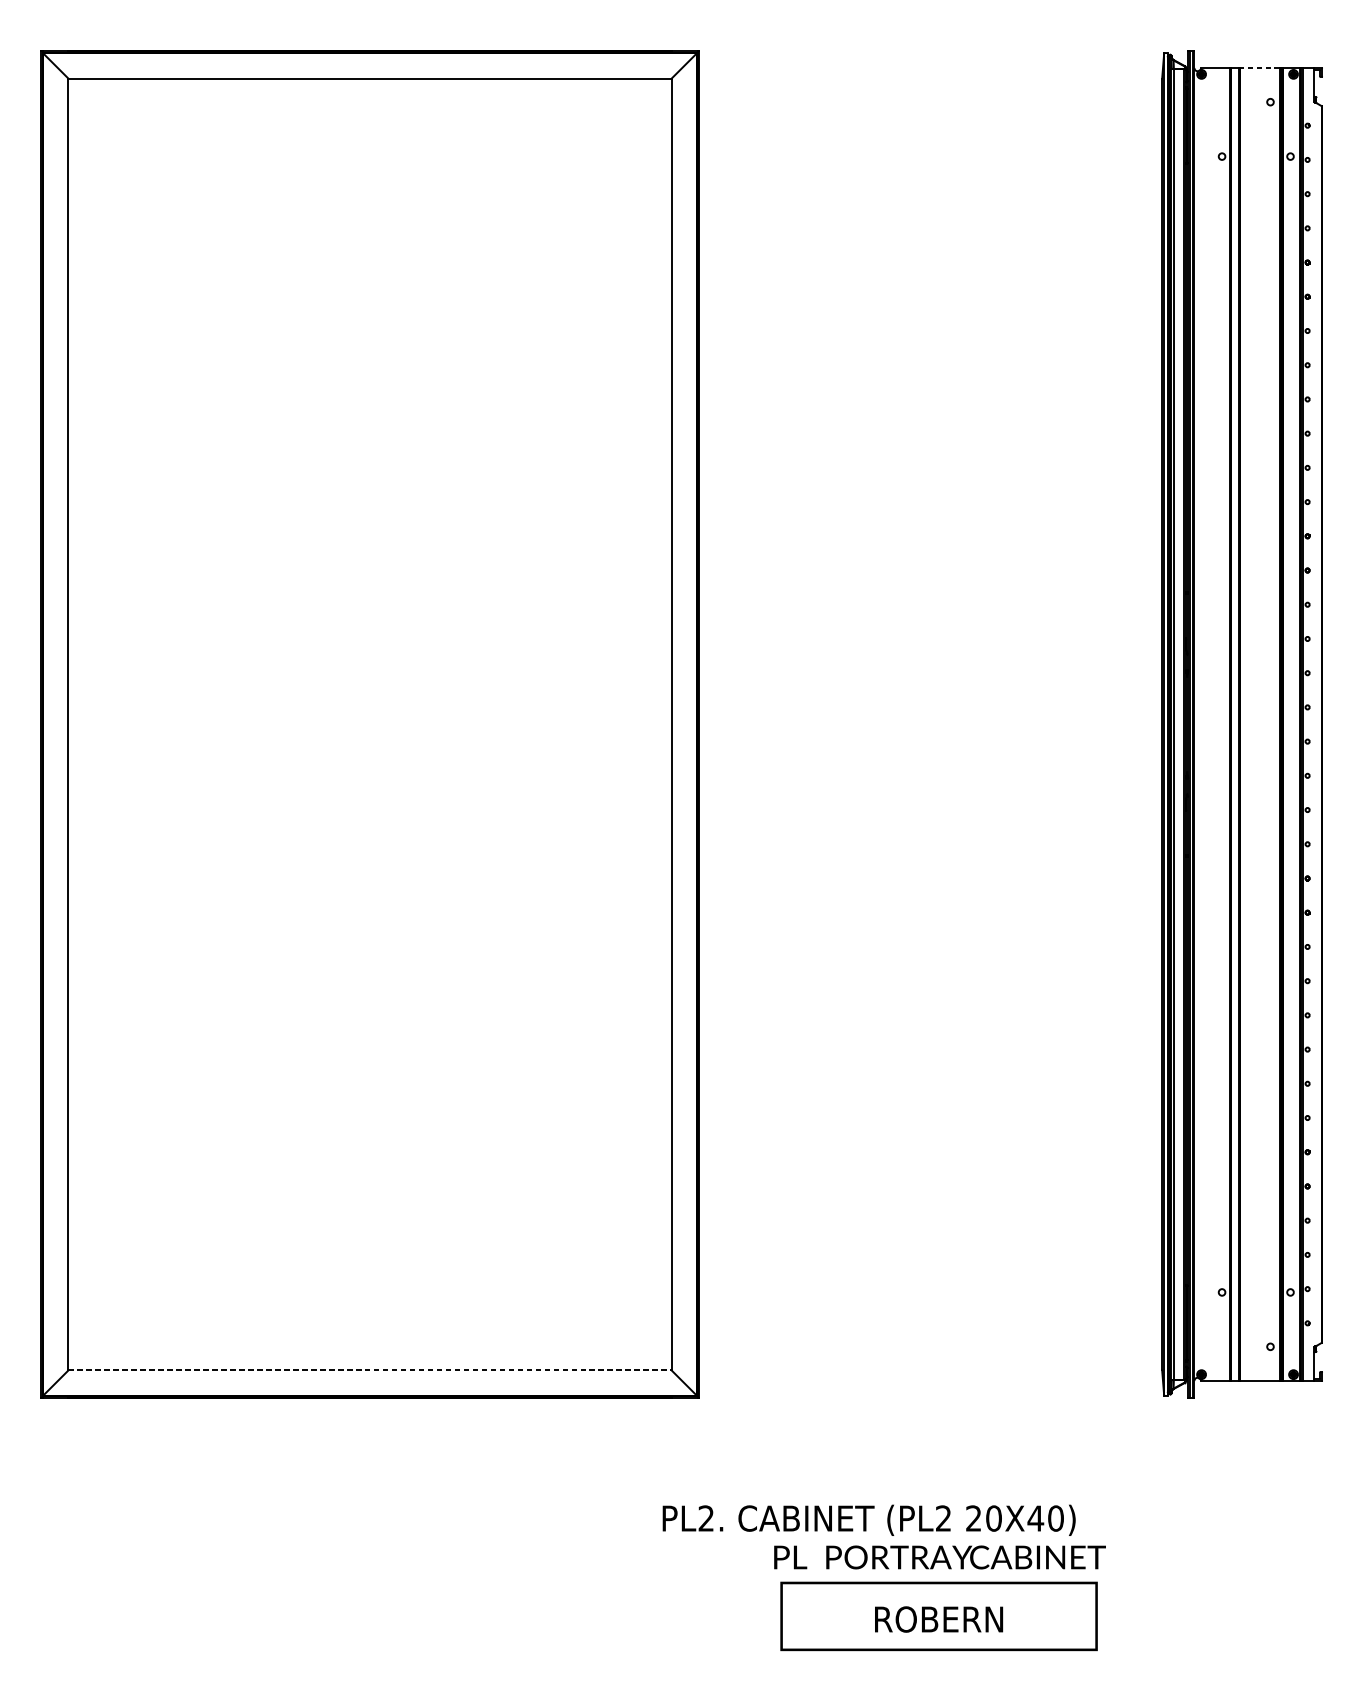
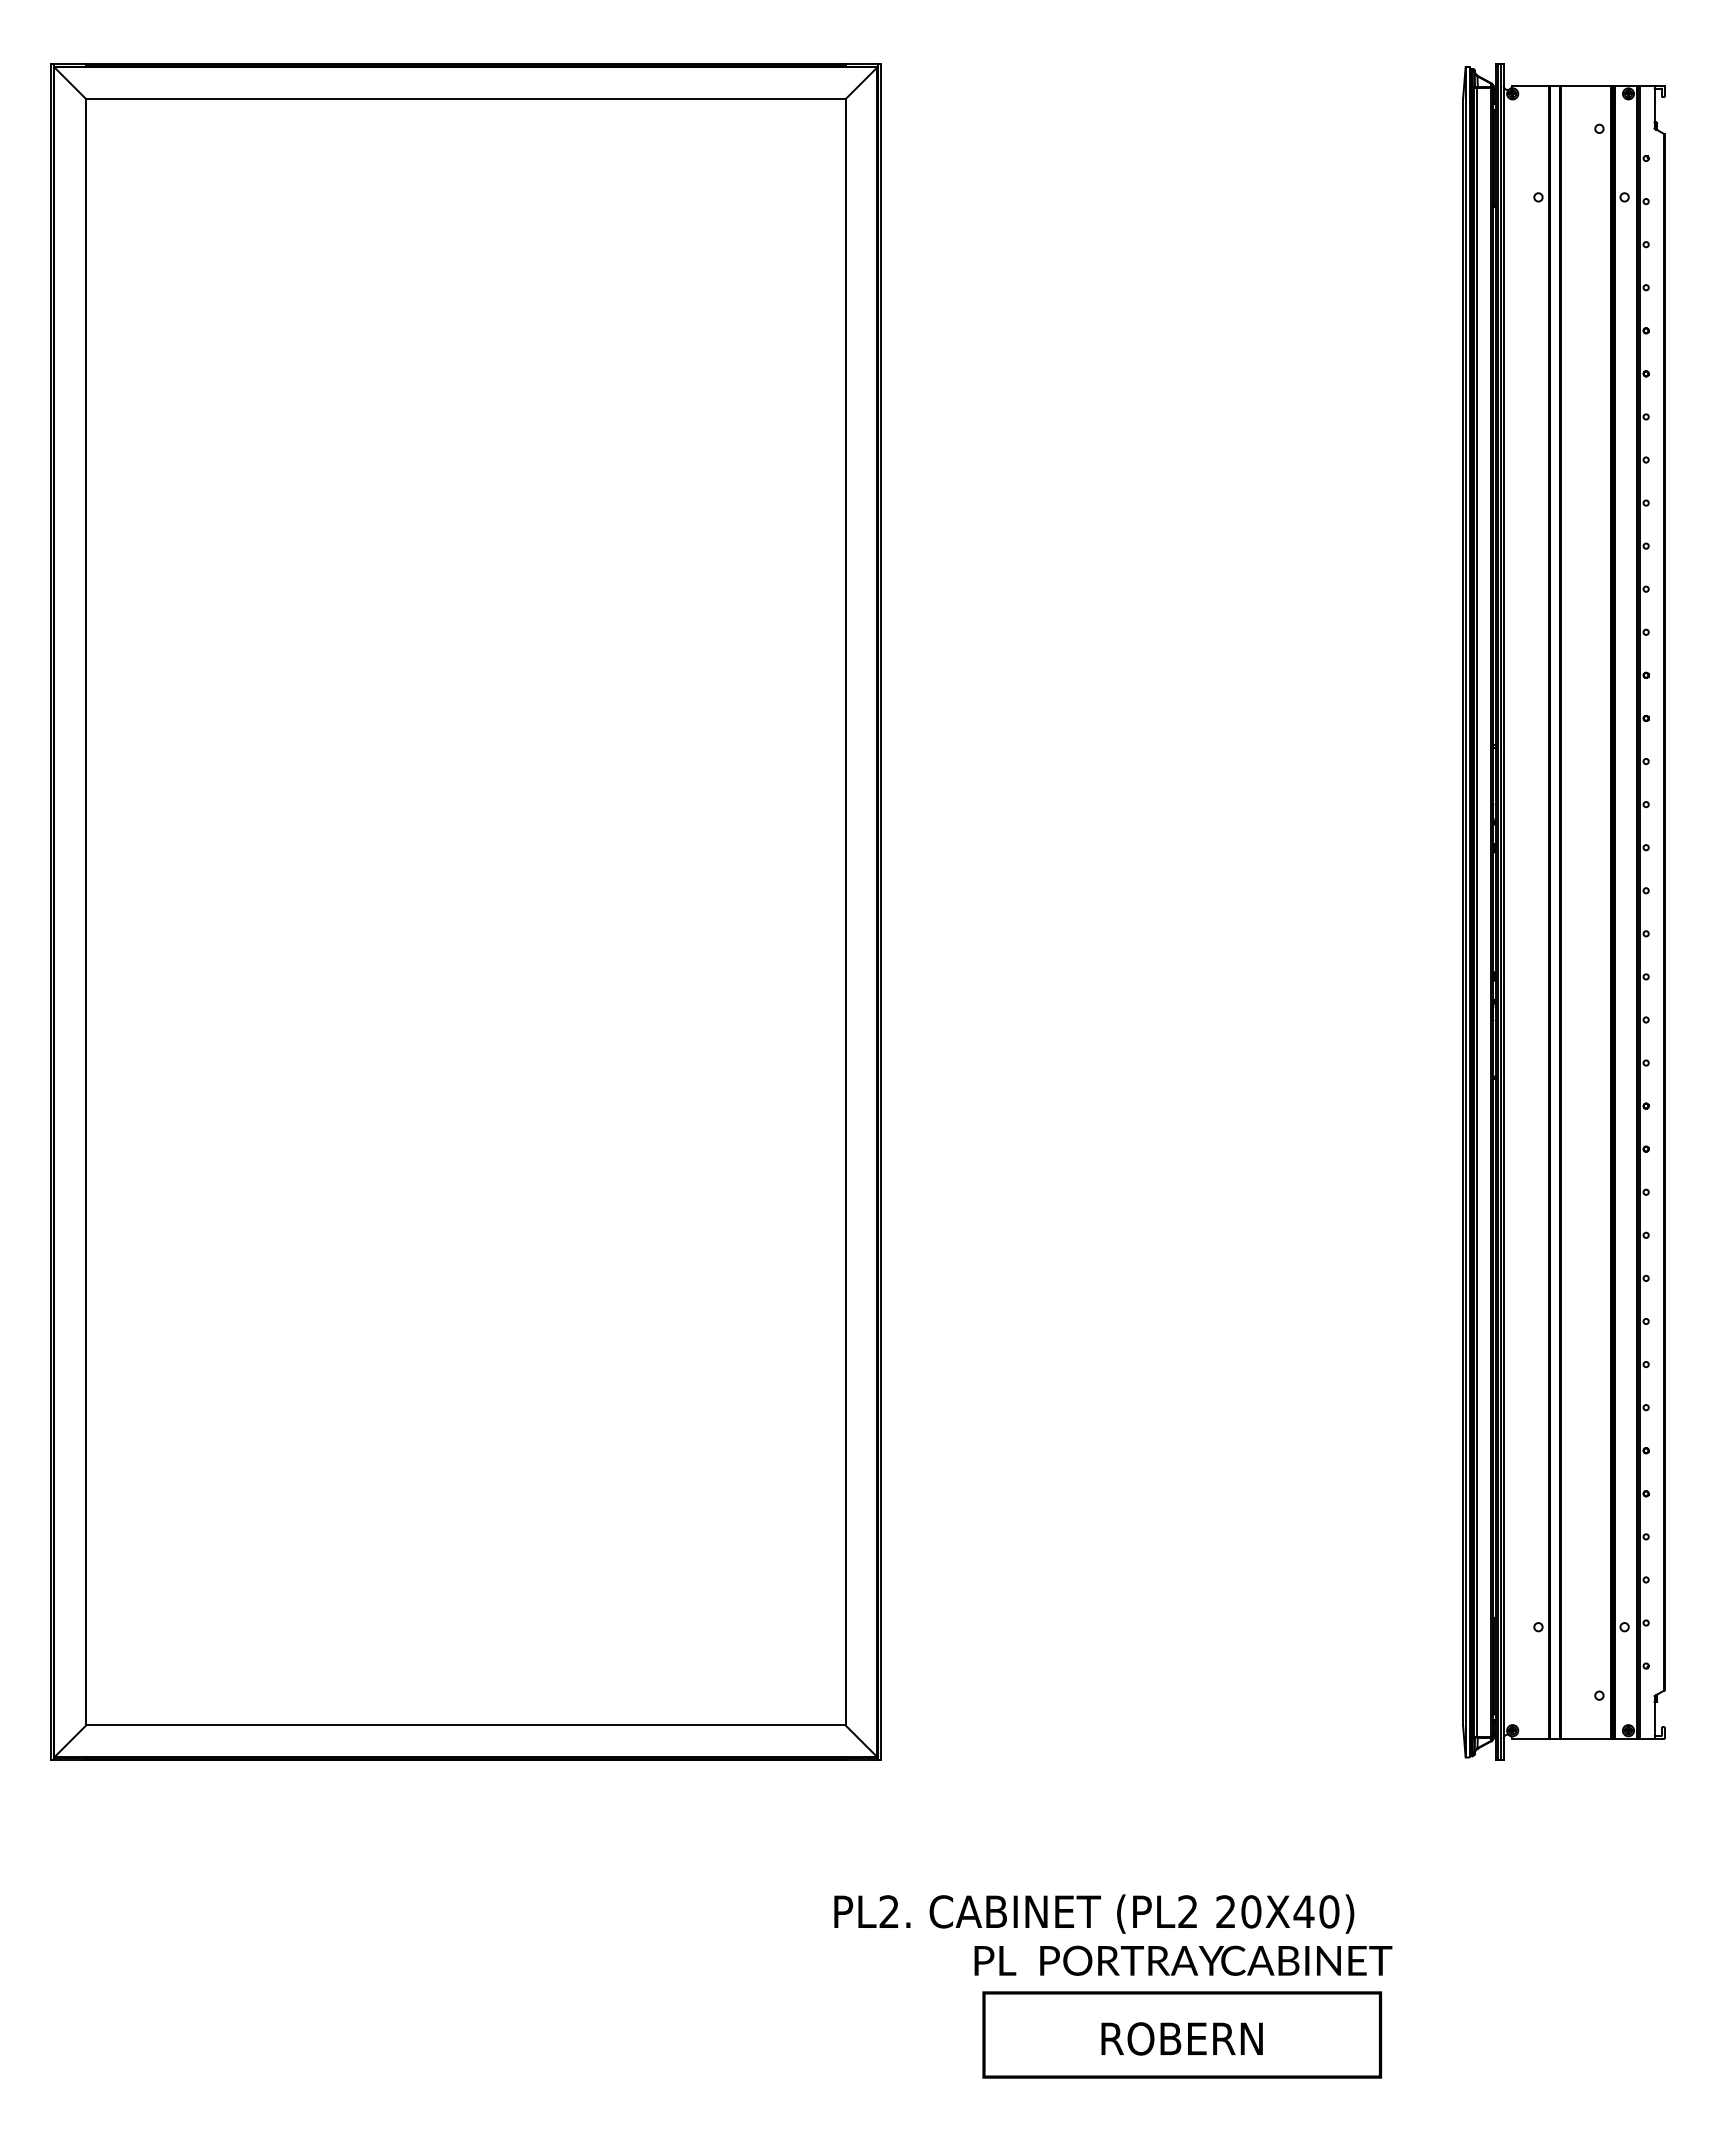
line: (1259, 67) -> (1585, 85), dashed -> solid
line: (369, 1370) -> (465, 1725), dashed -> solid

